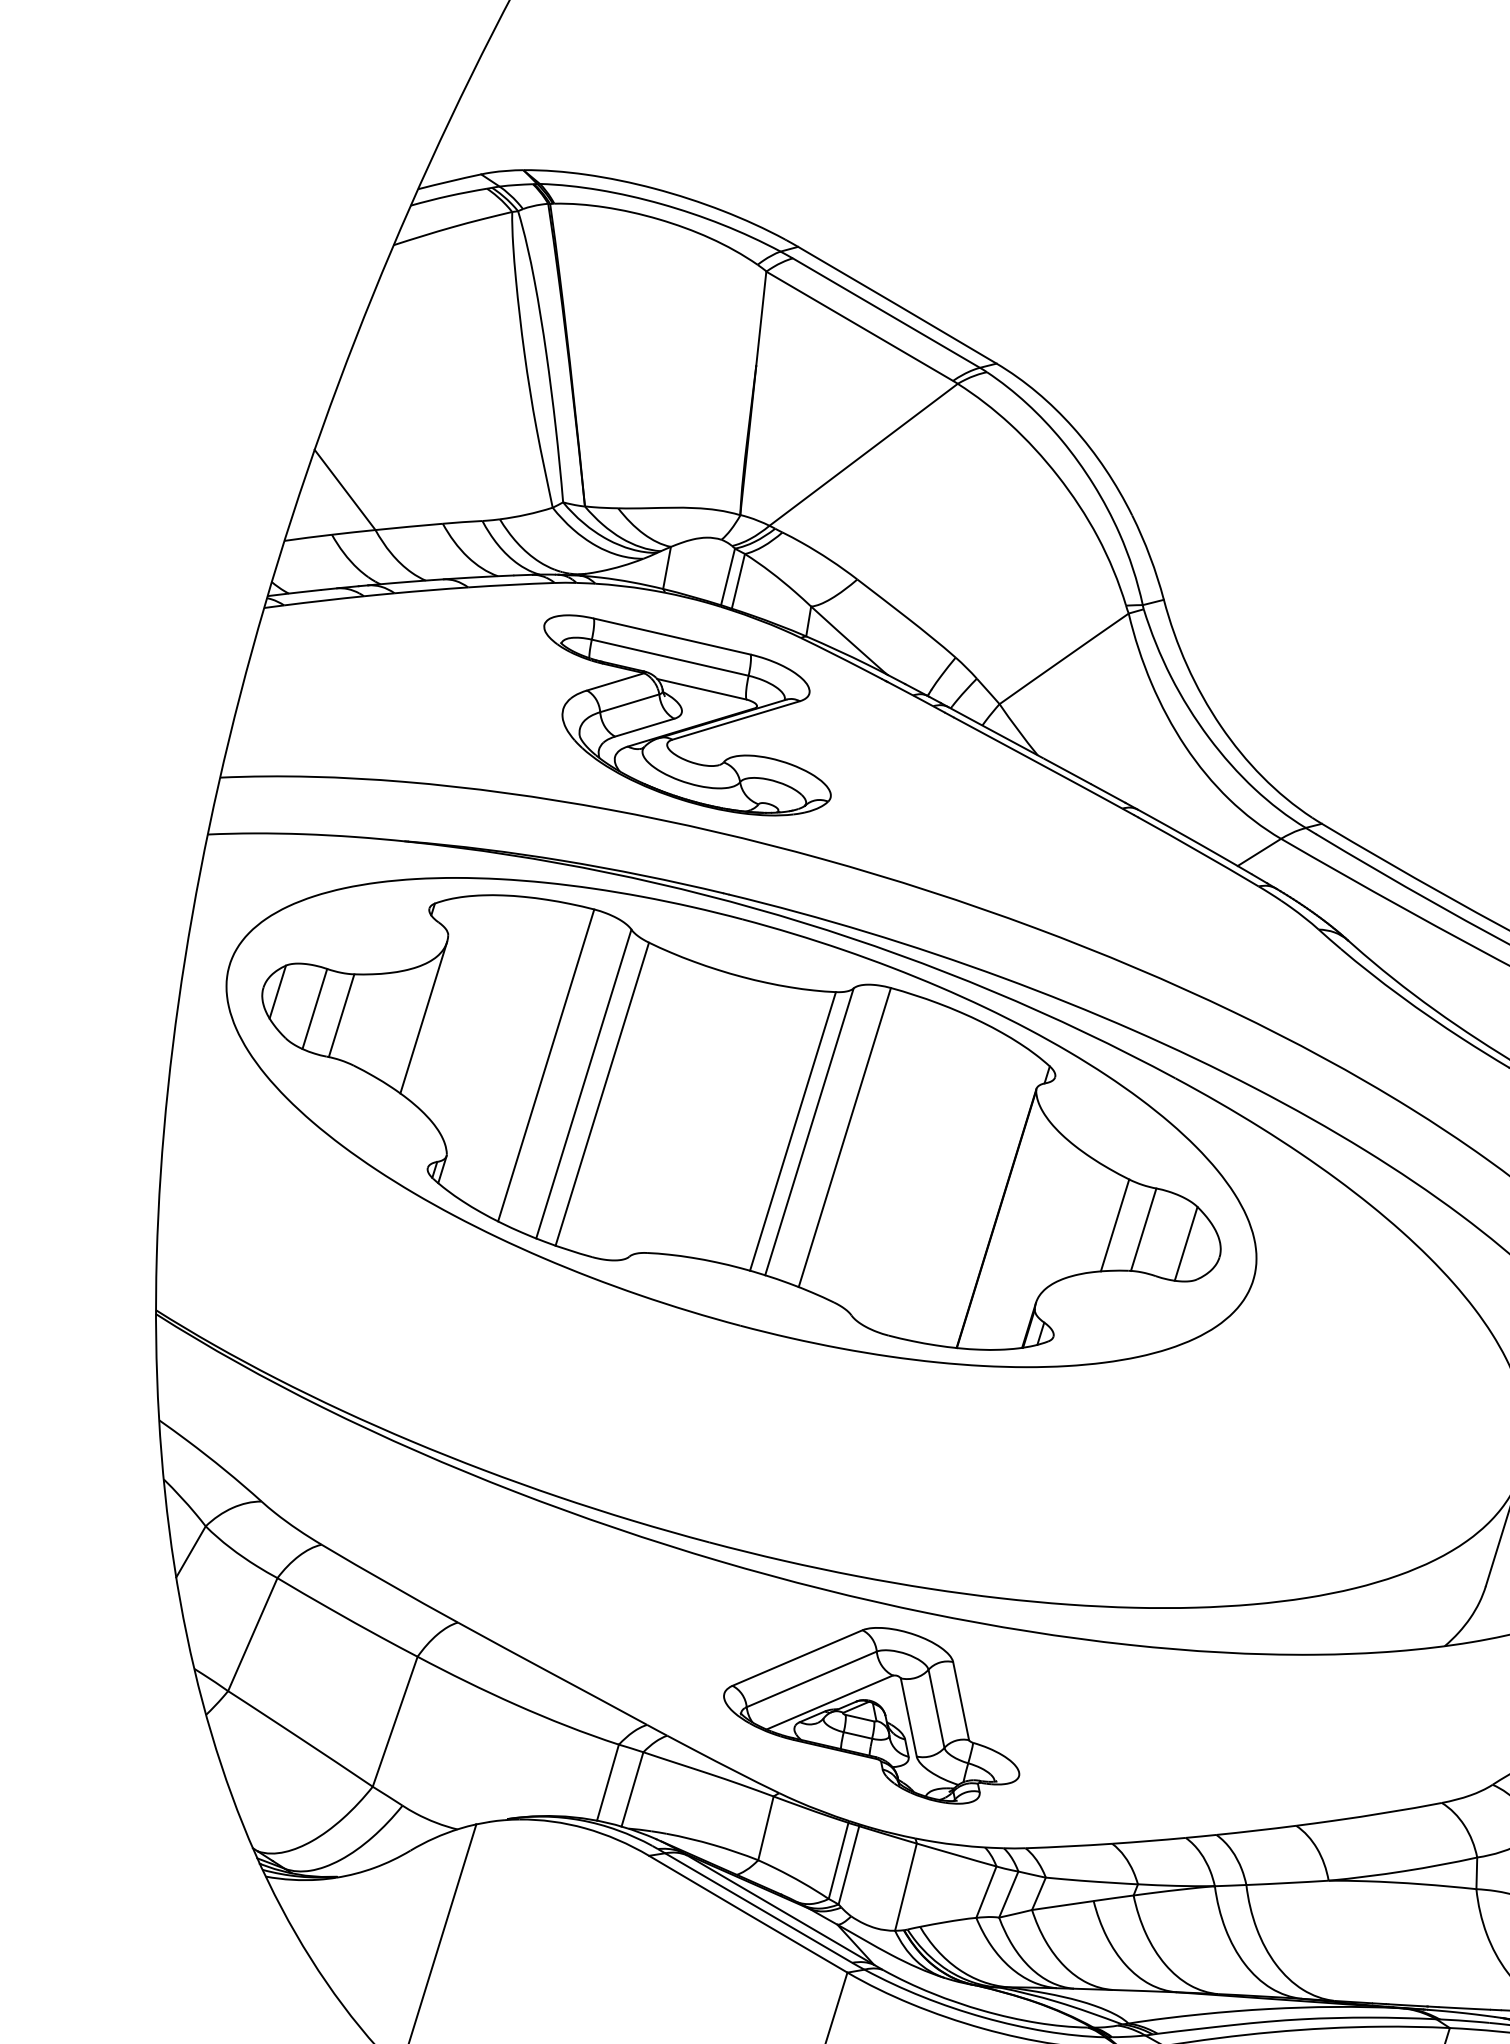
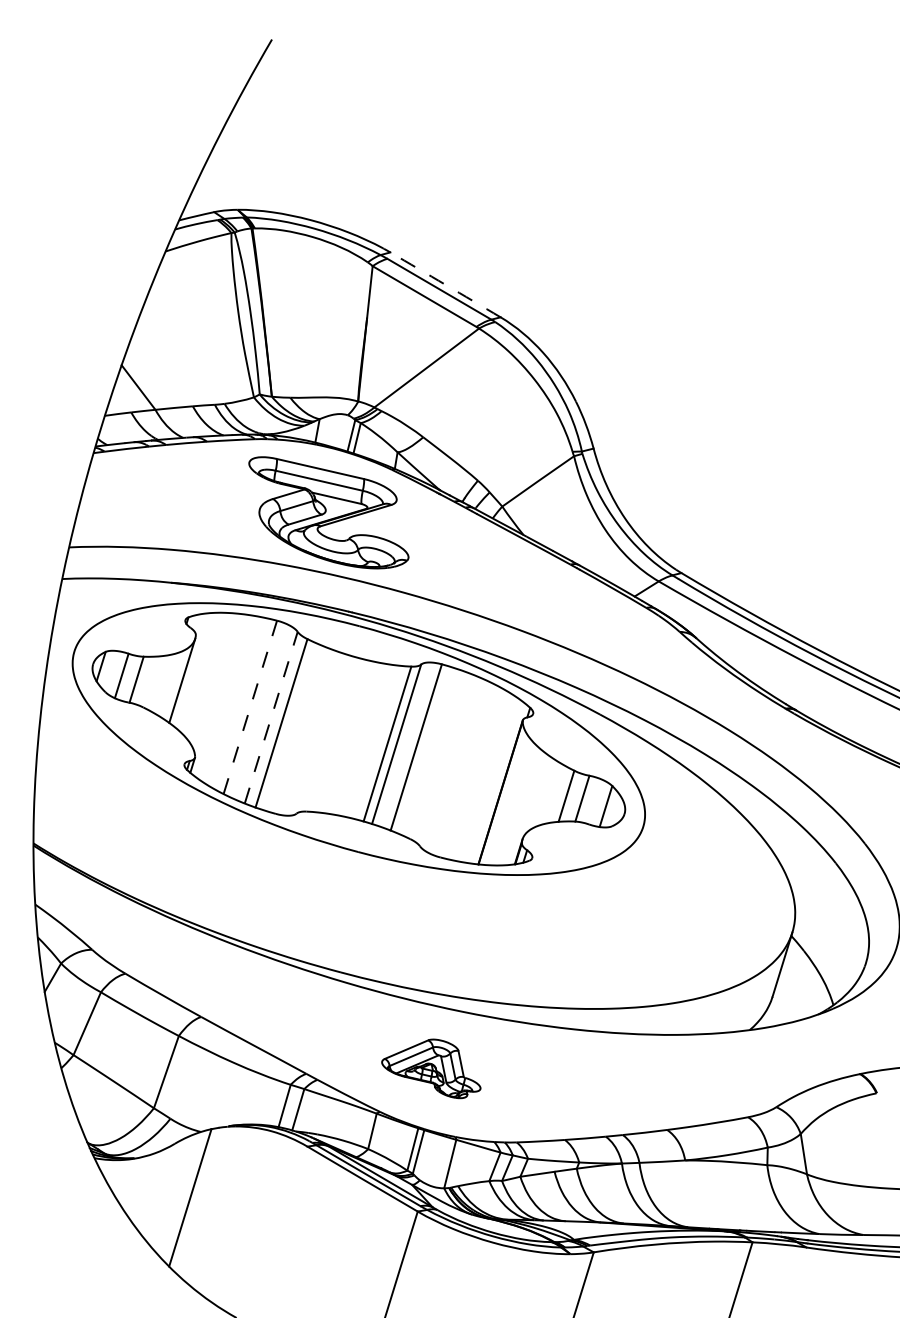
arc: (897, 304) -> (445, 284), solid -> dashed
line: (546, 1065) -> (250, 707), solid -> dashed
line: (584, 1083) -> (271, 717), solid -> dashed
part: (872, 1715) -> (431, 1068), size x0.6

